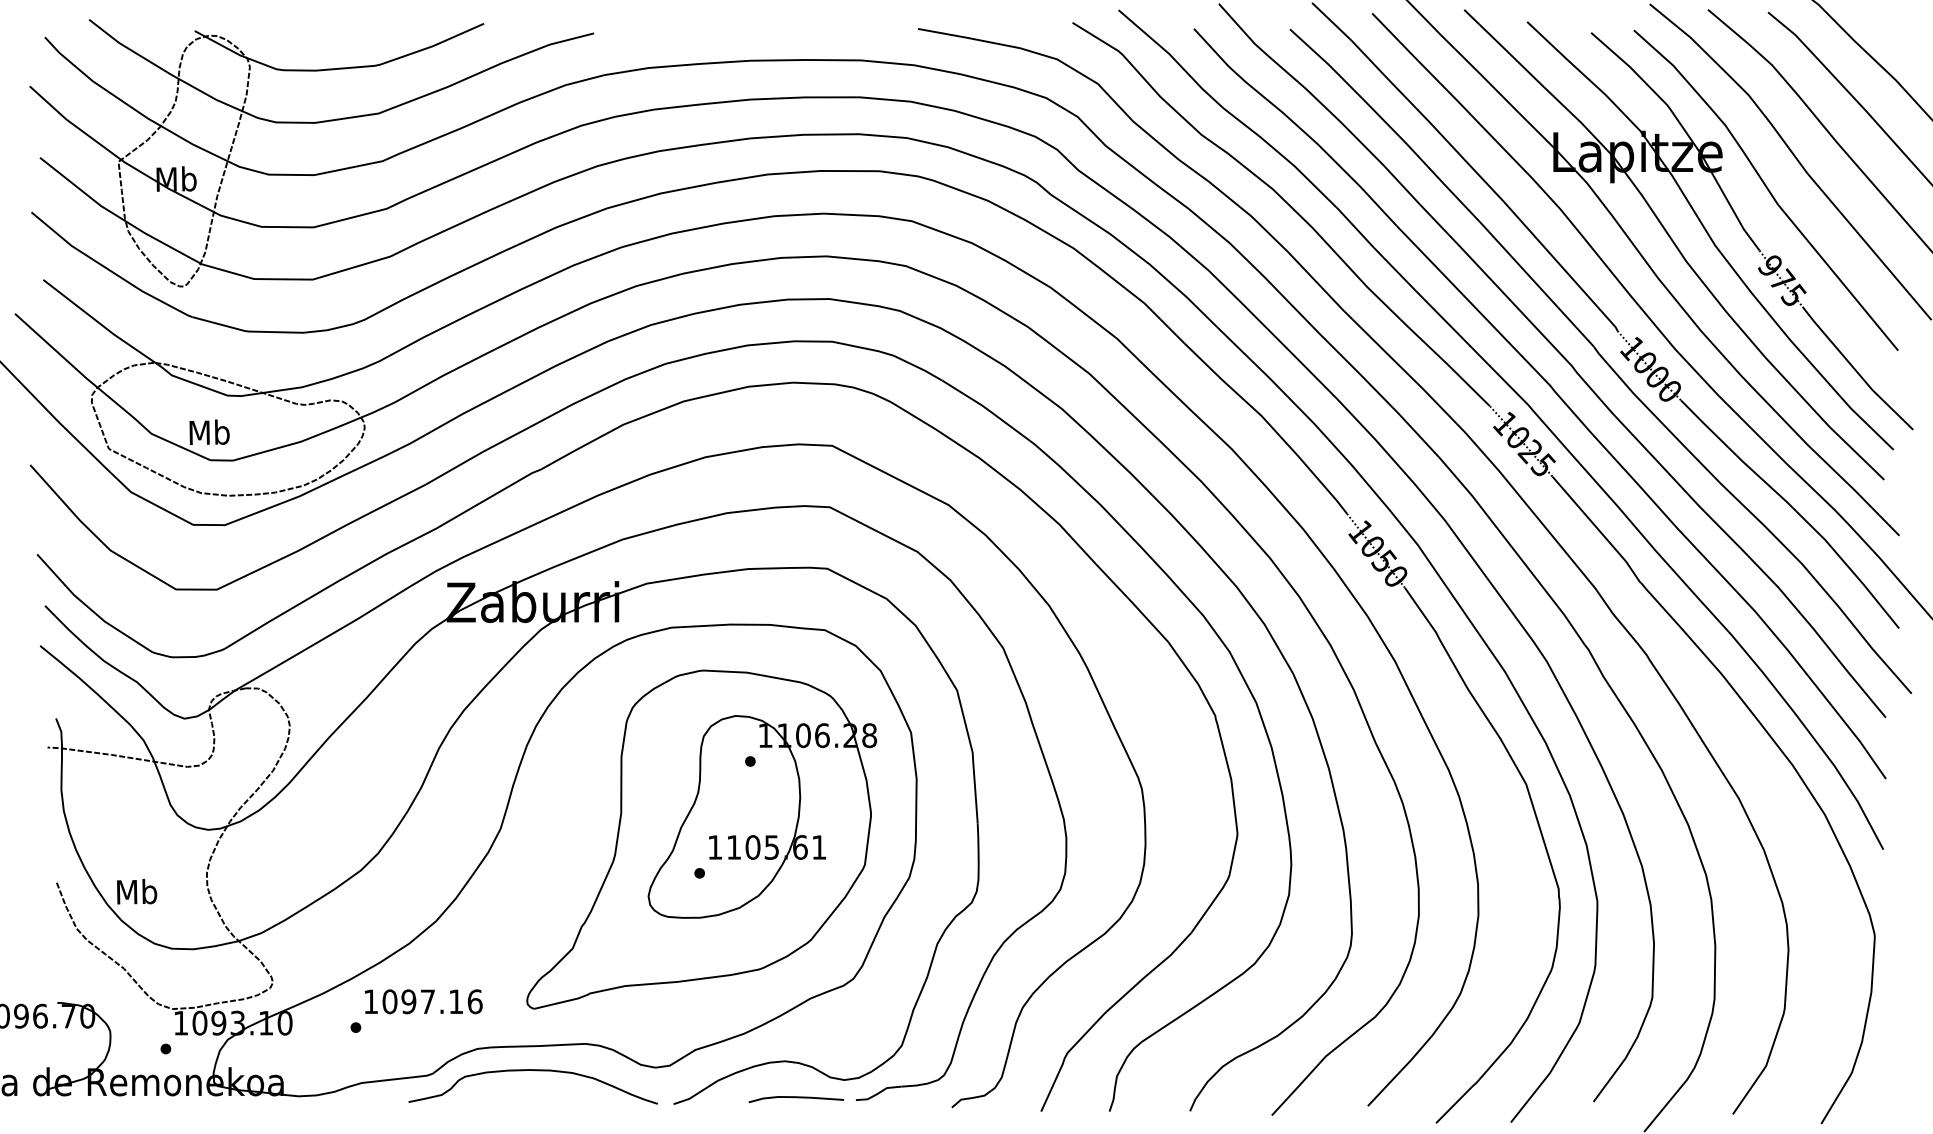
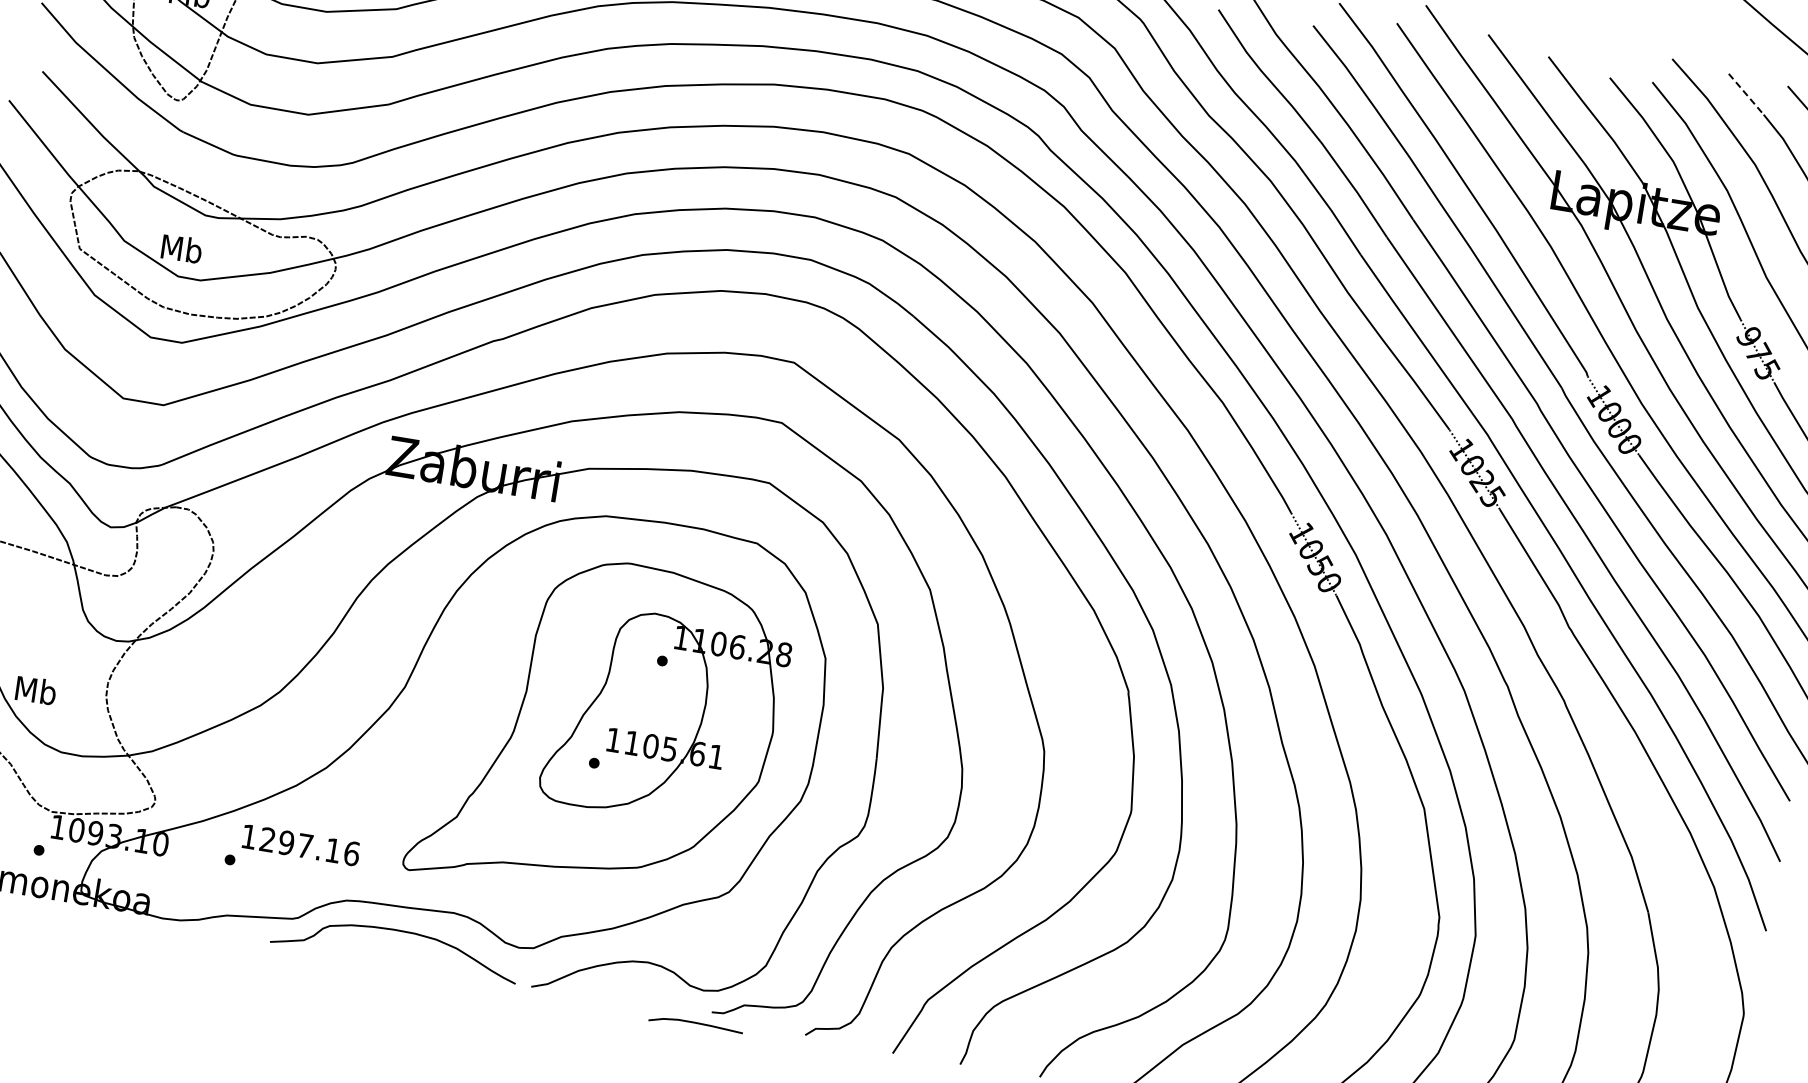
line: (1728, 27) -> (1746, 94), solid -> dashed
text: (389, 1001) -> (267, 839), 1097.16 -> 1297.16
curve: (796, 1098) -> (696, 1024), moved

